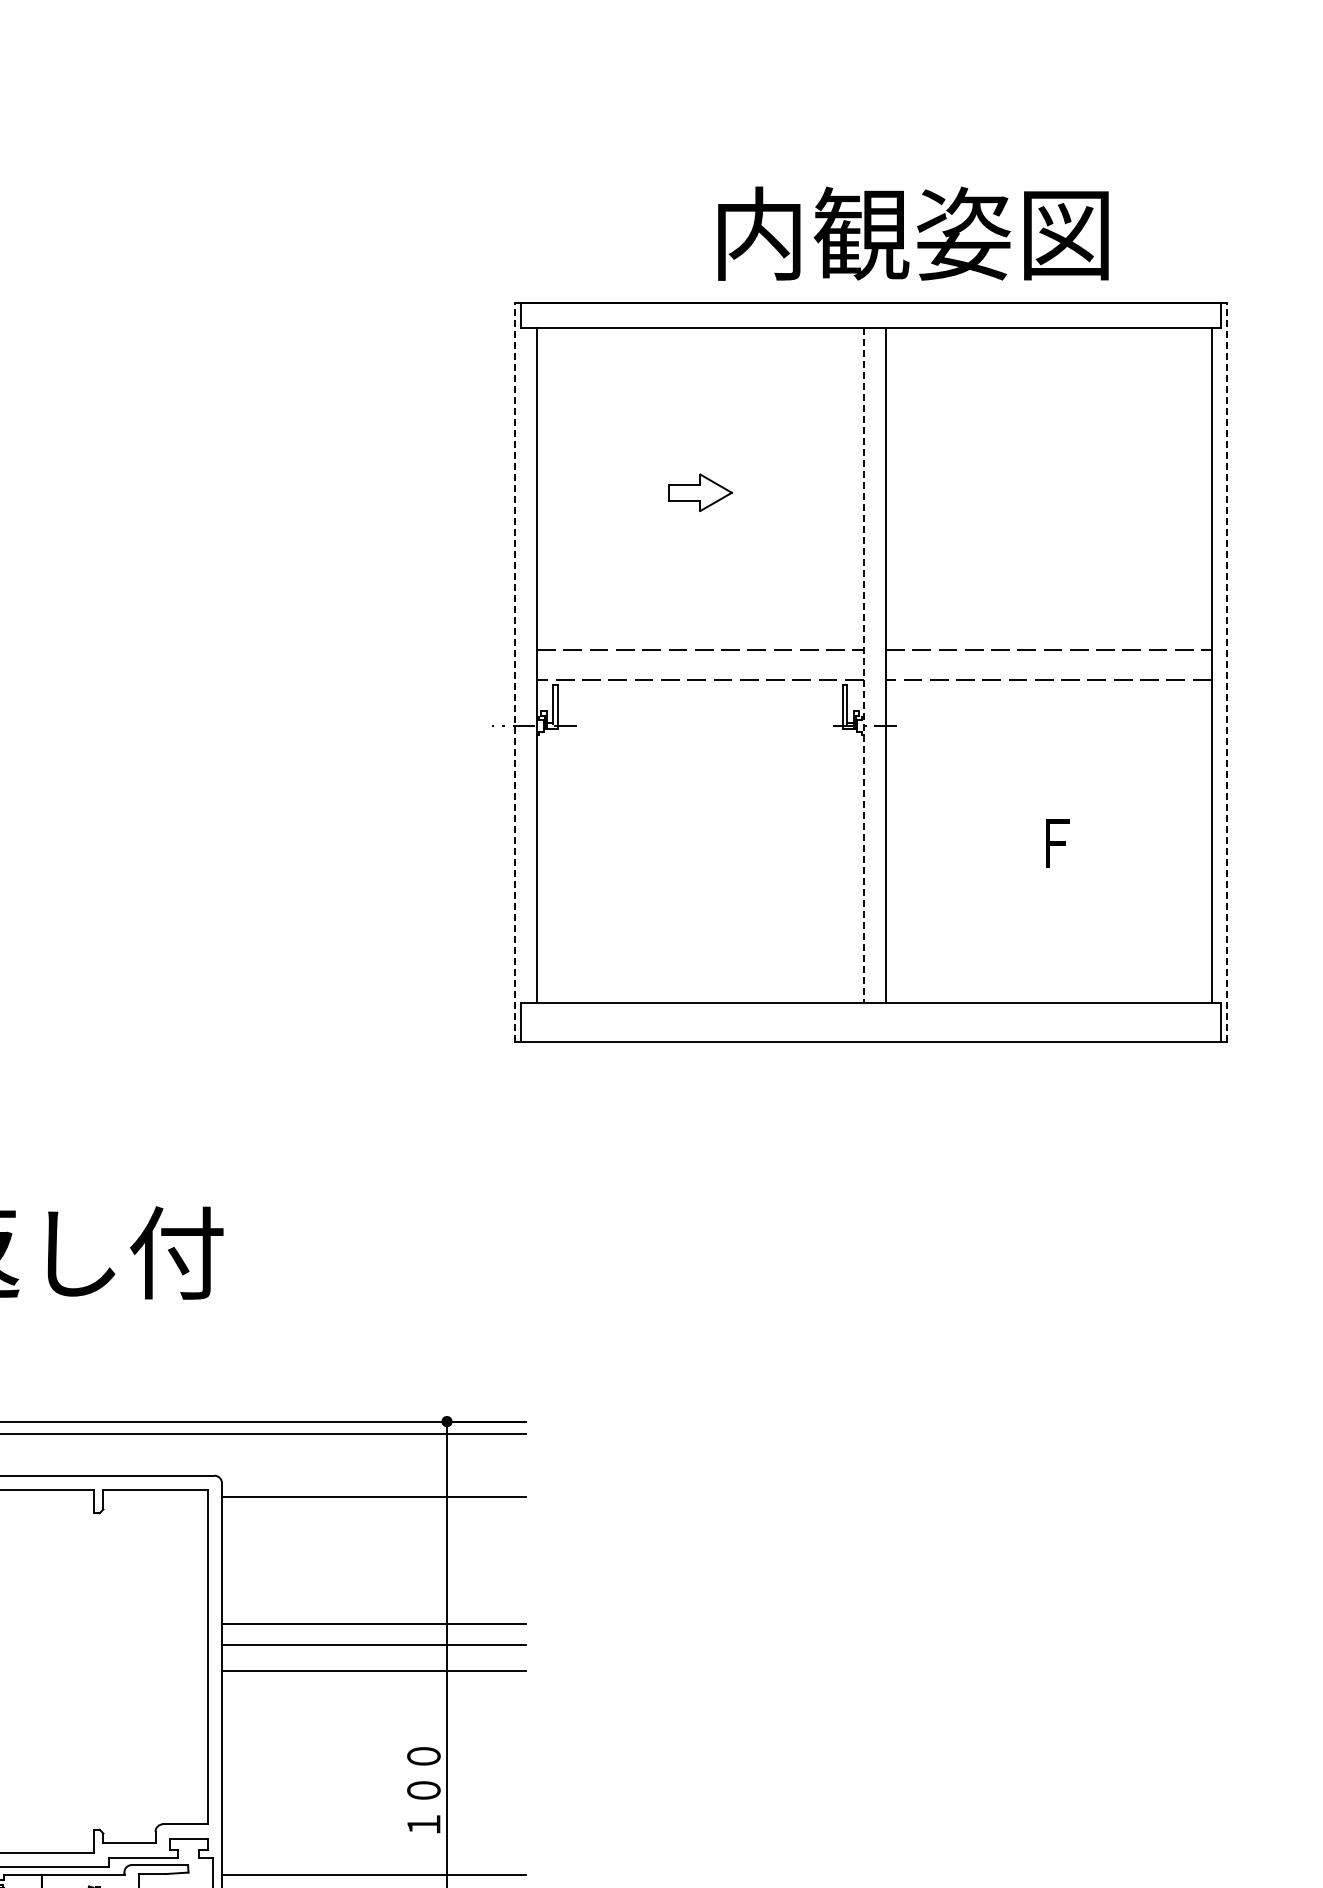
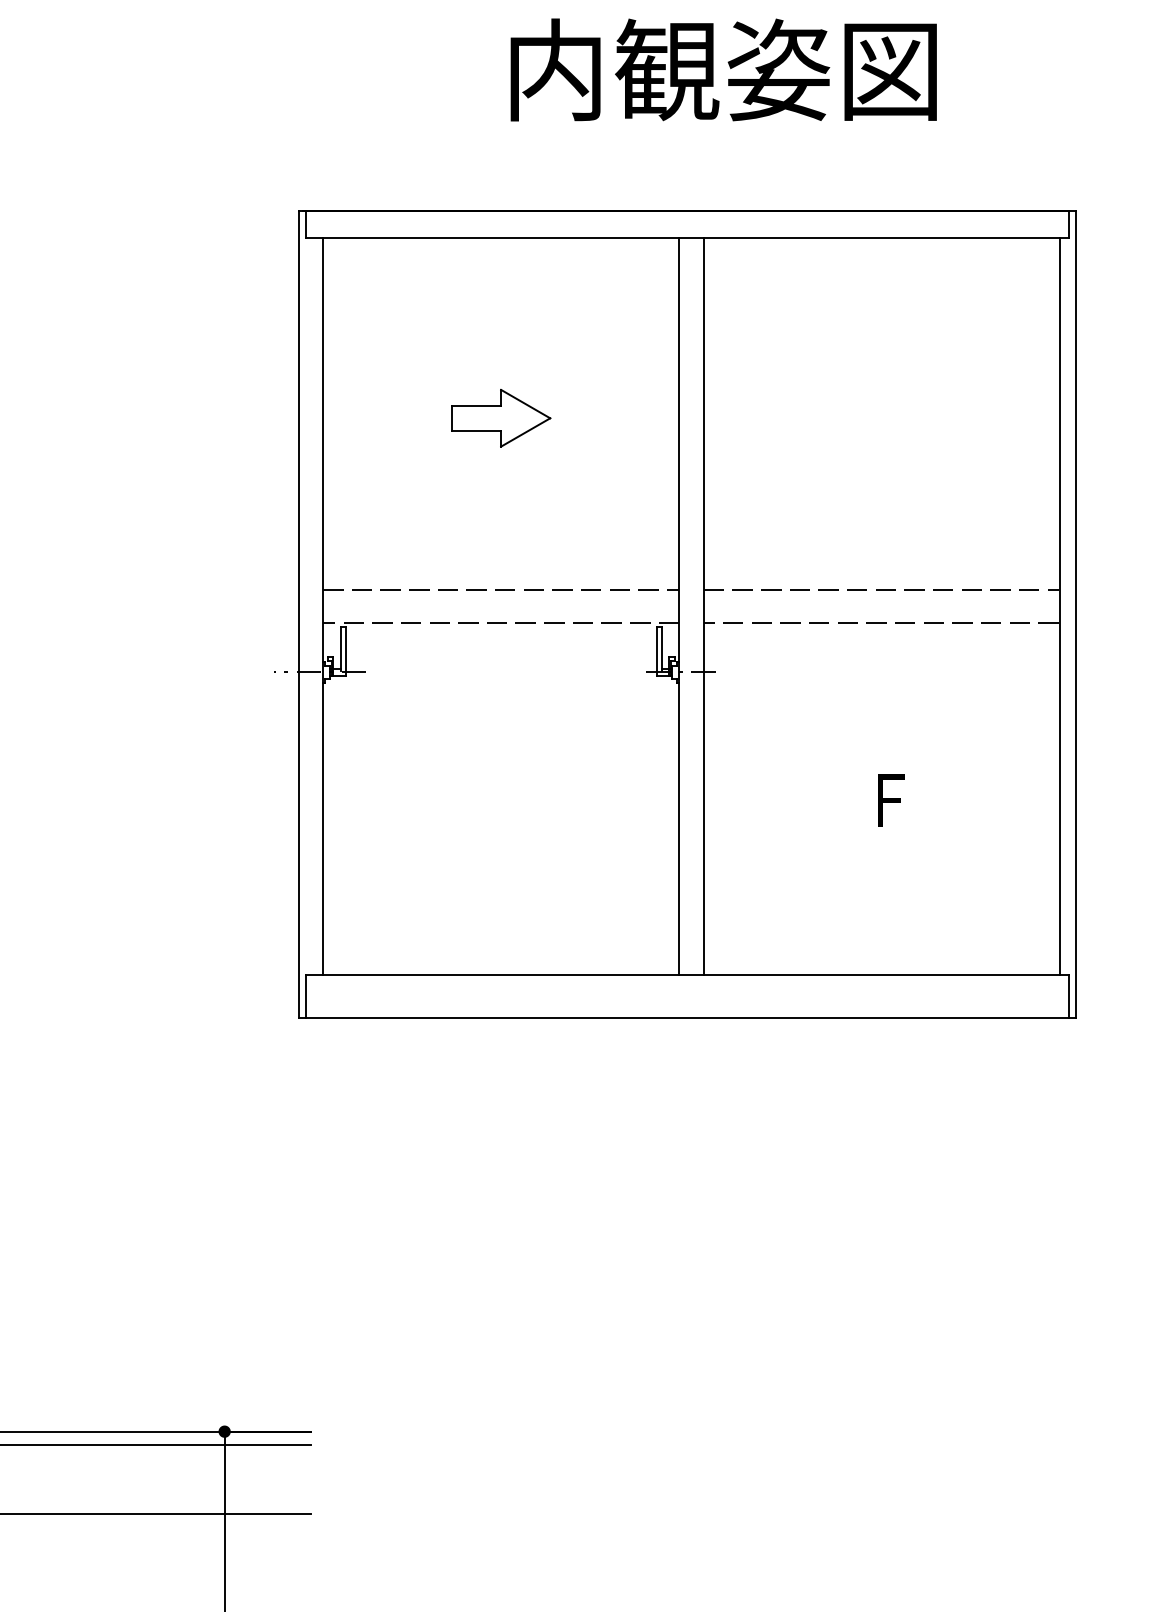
text: (913, 233) -> (723, 69), moved
part: (700, 492) -> (501, 417), size x1.43
line: (863, 665) -> (679, 606), dashed -> solid
line: (514, 672) -> (298, 614), dashed -> solid
line: (1227, 672) -> (1076, 614), dashed -> solid

